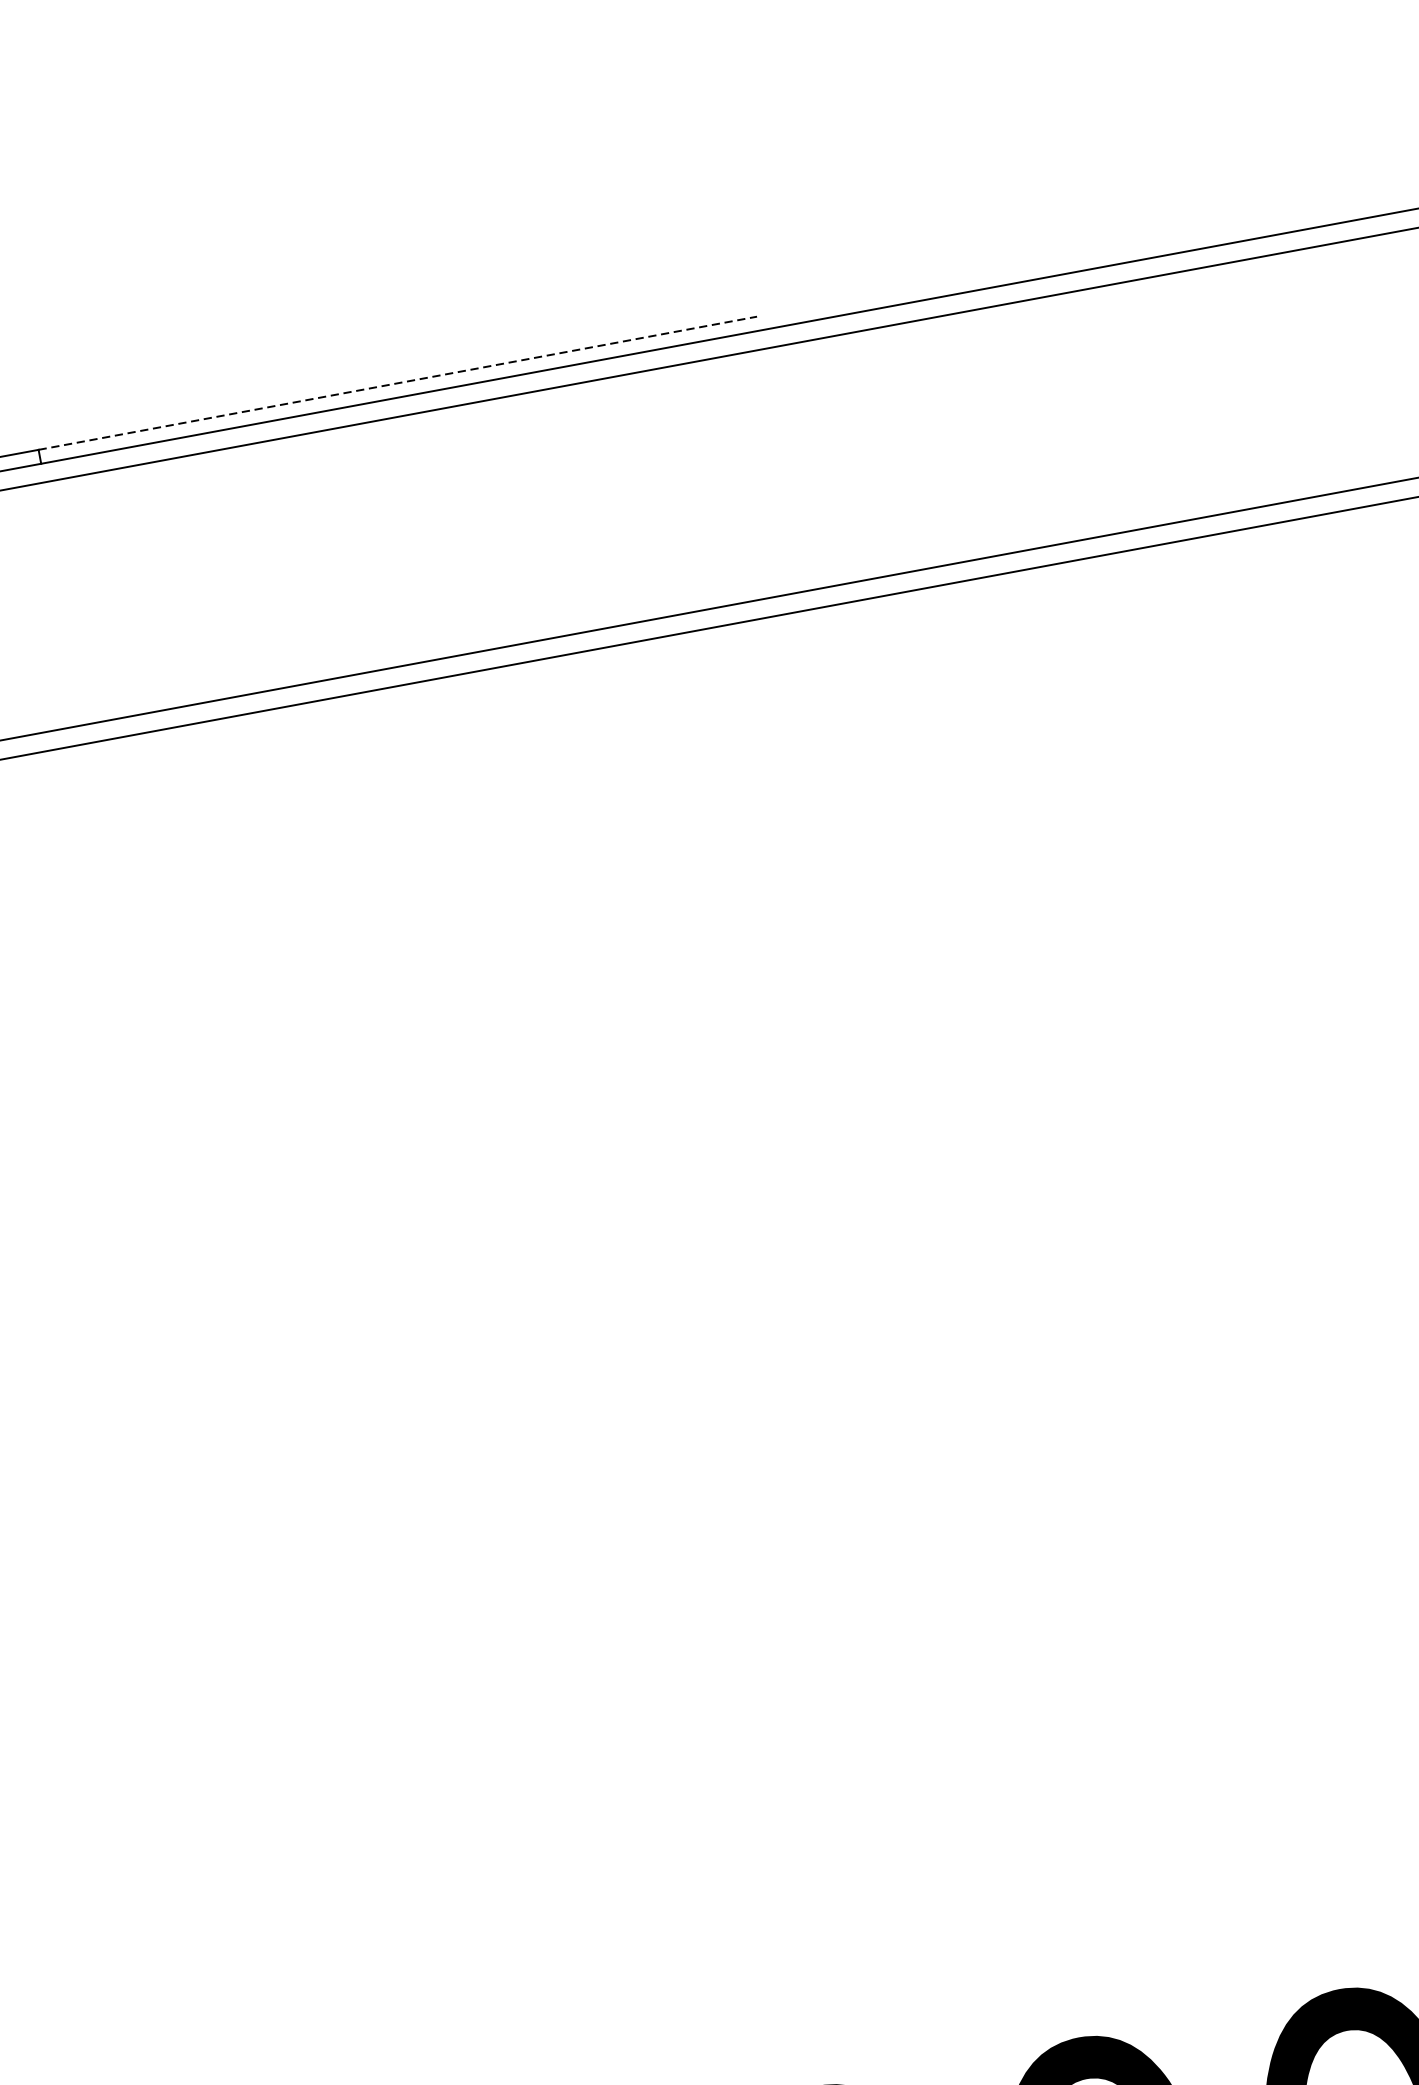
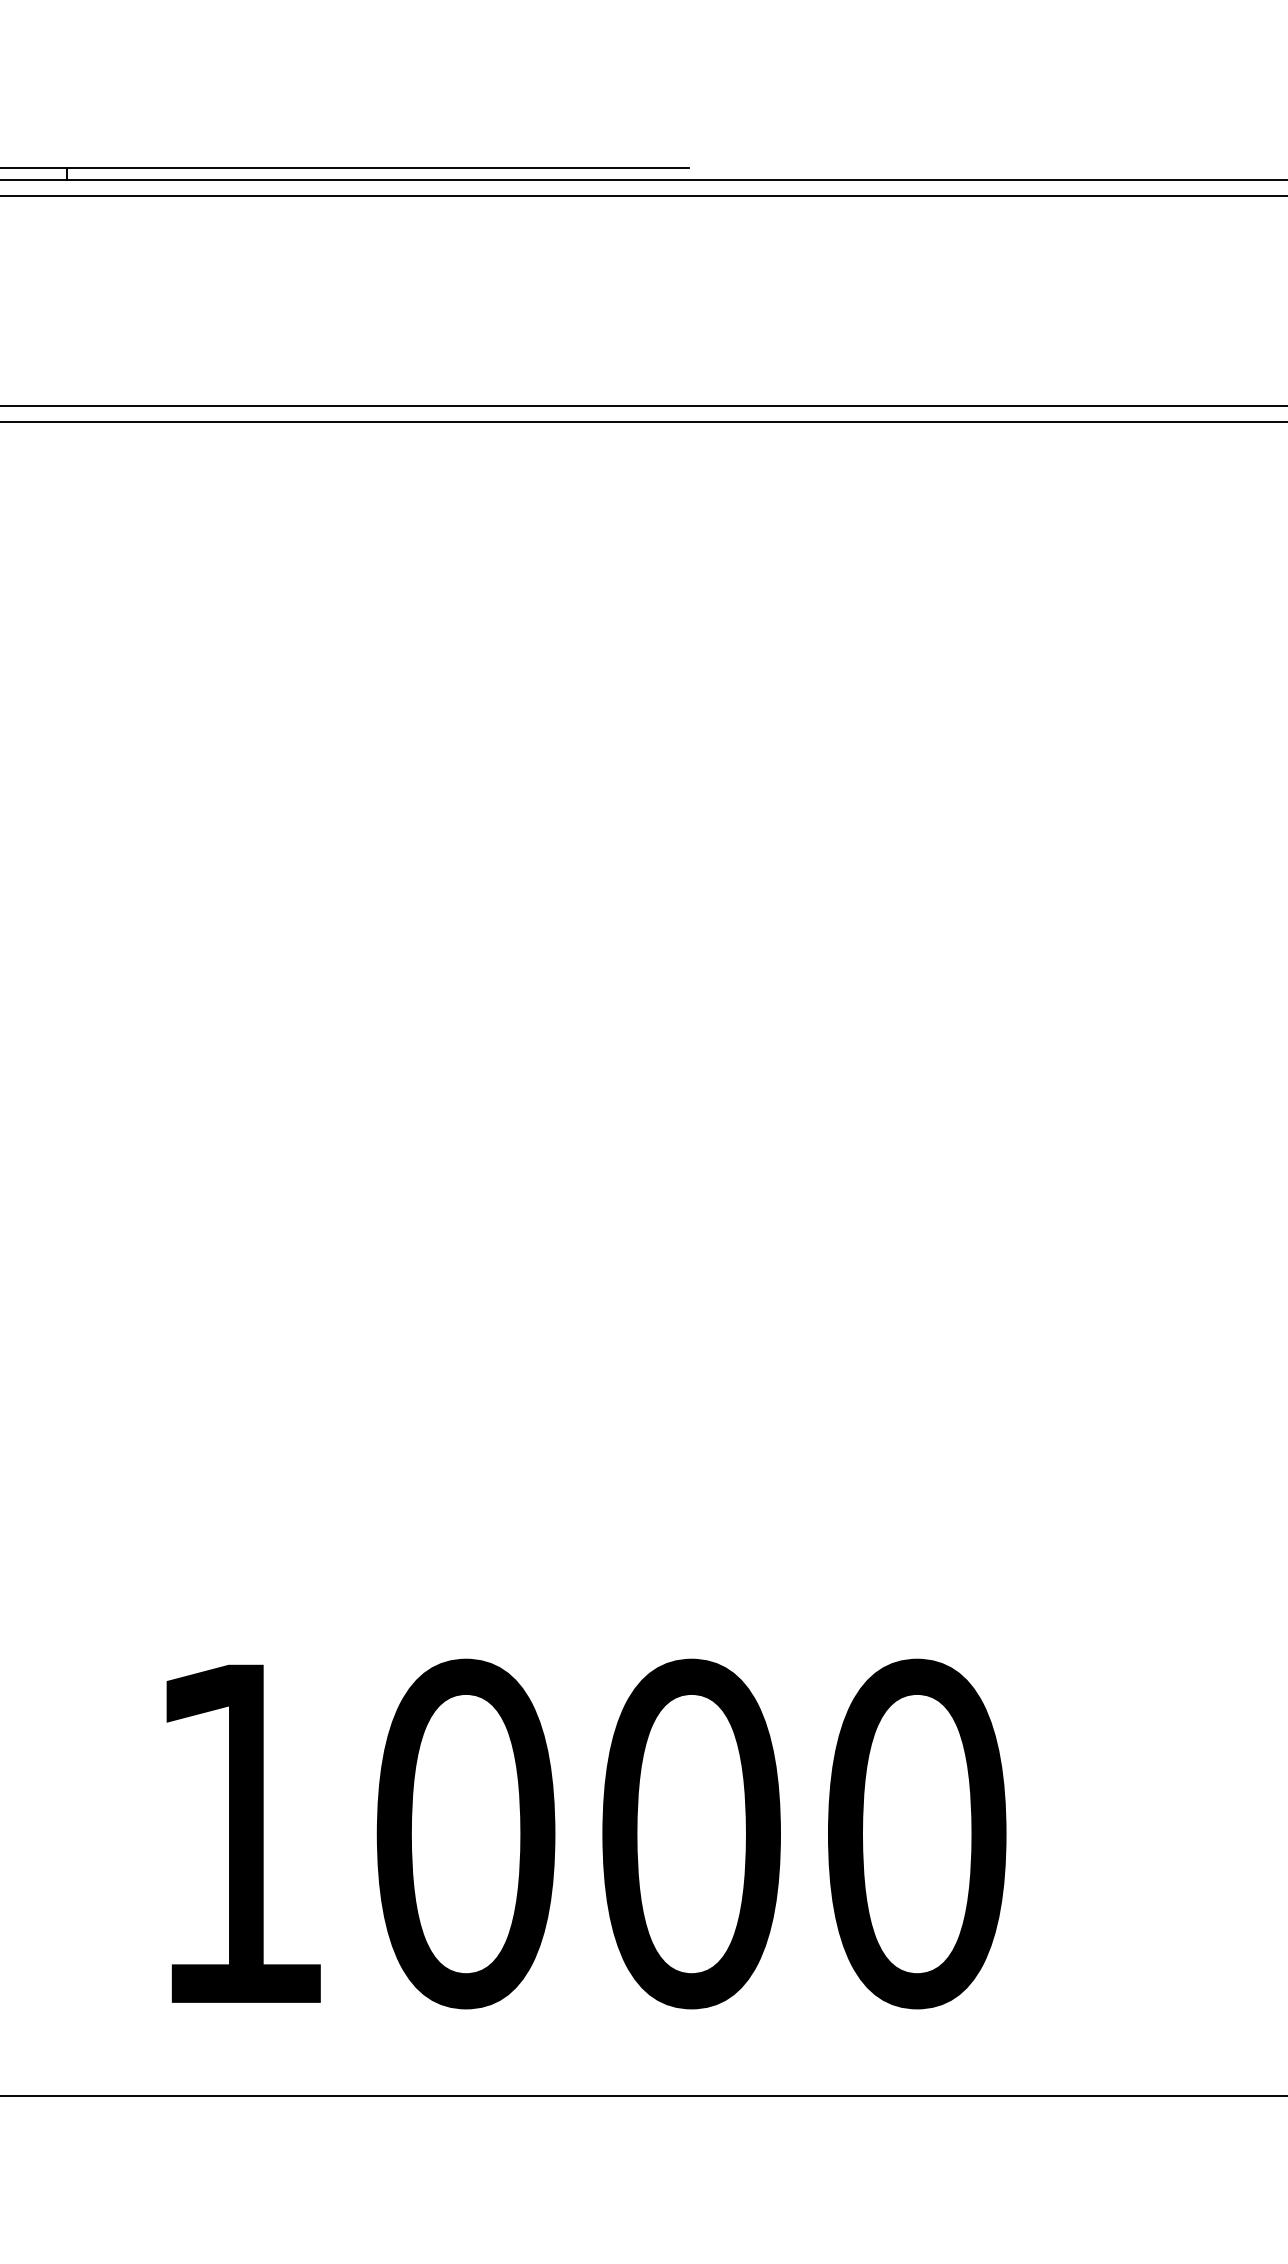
line: (398, 383) -> (378, 168), dashed -> solid

